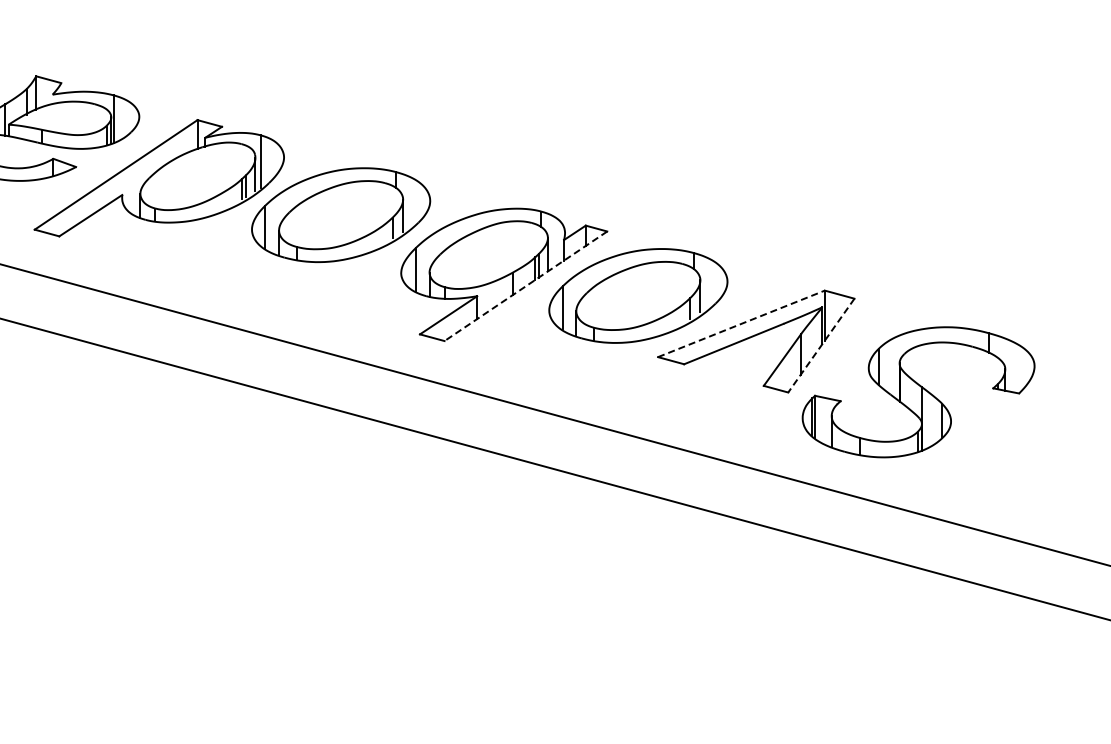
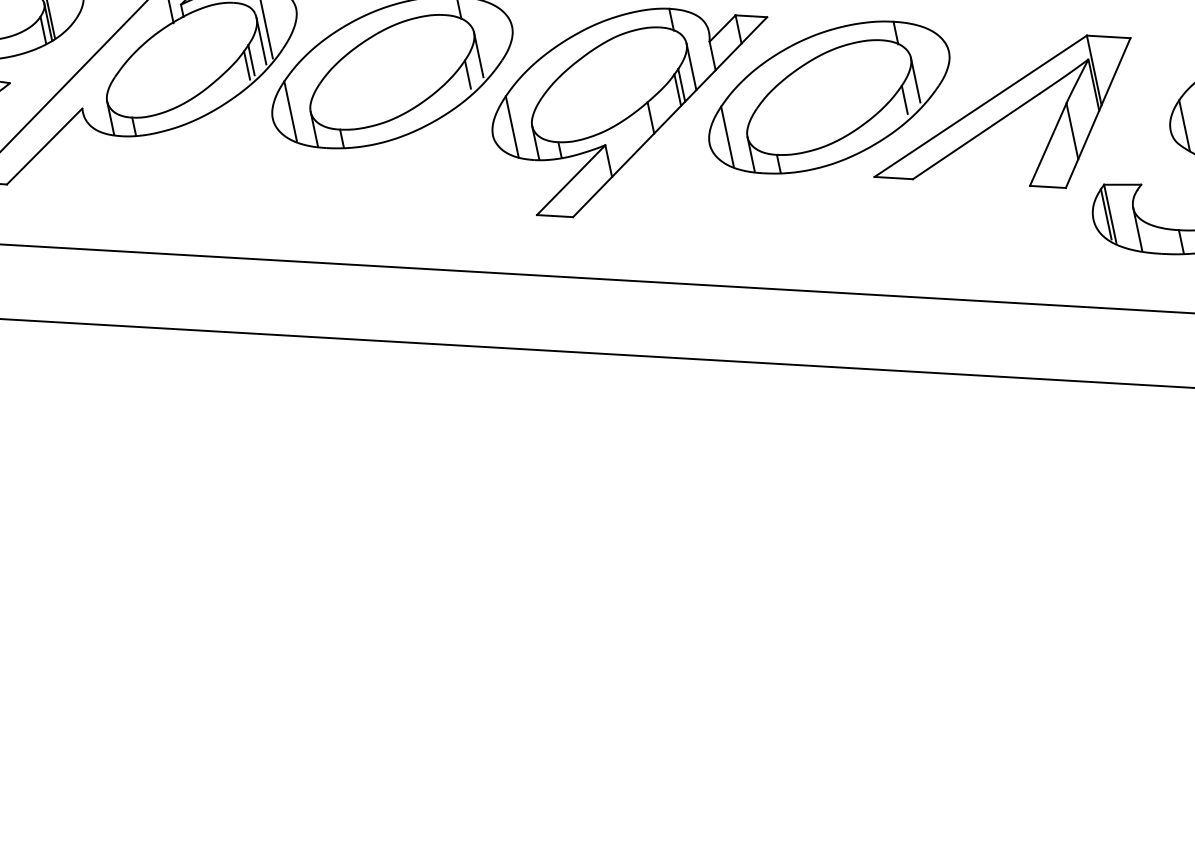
line: (525, 286) -> (669, 117), dashed -> solid
line: (741, 323) -> (980, 105), dashed -> solid
line: (821, 346) -> (1098, 114), dashed -> solid

